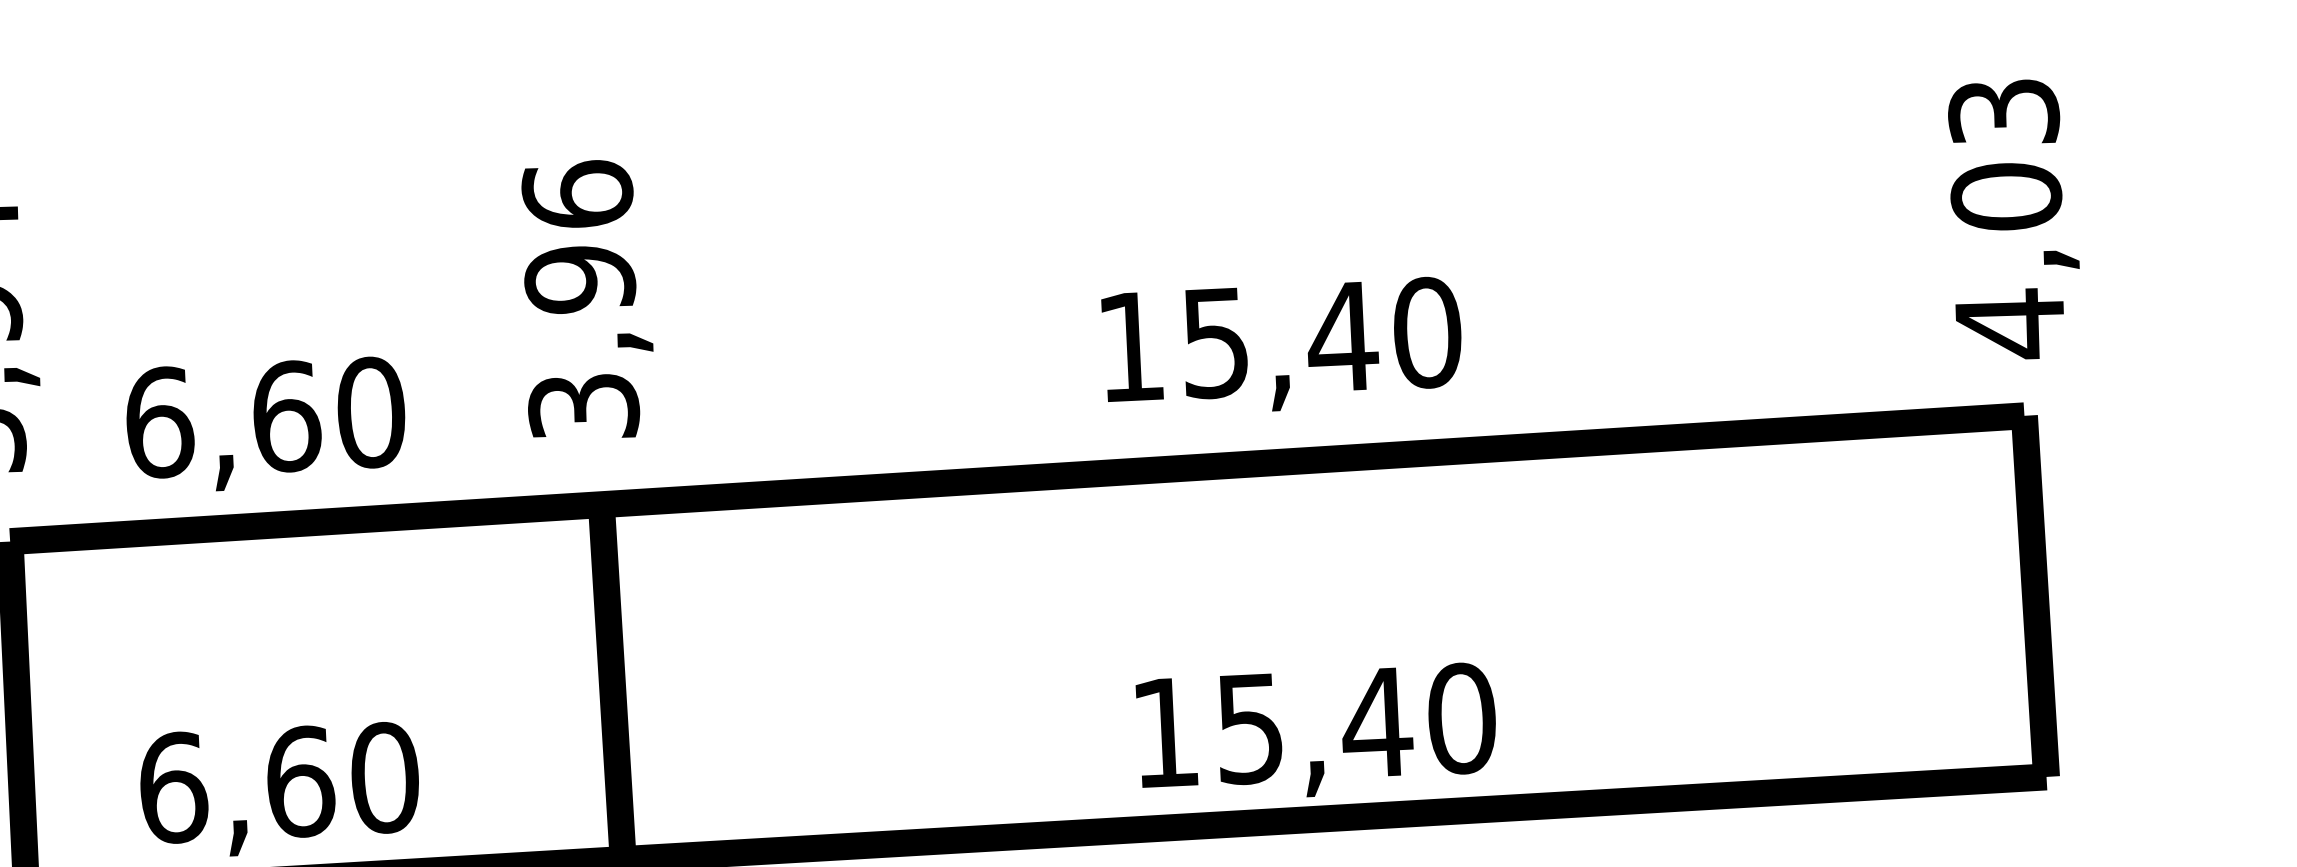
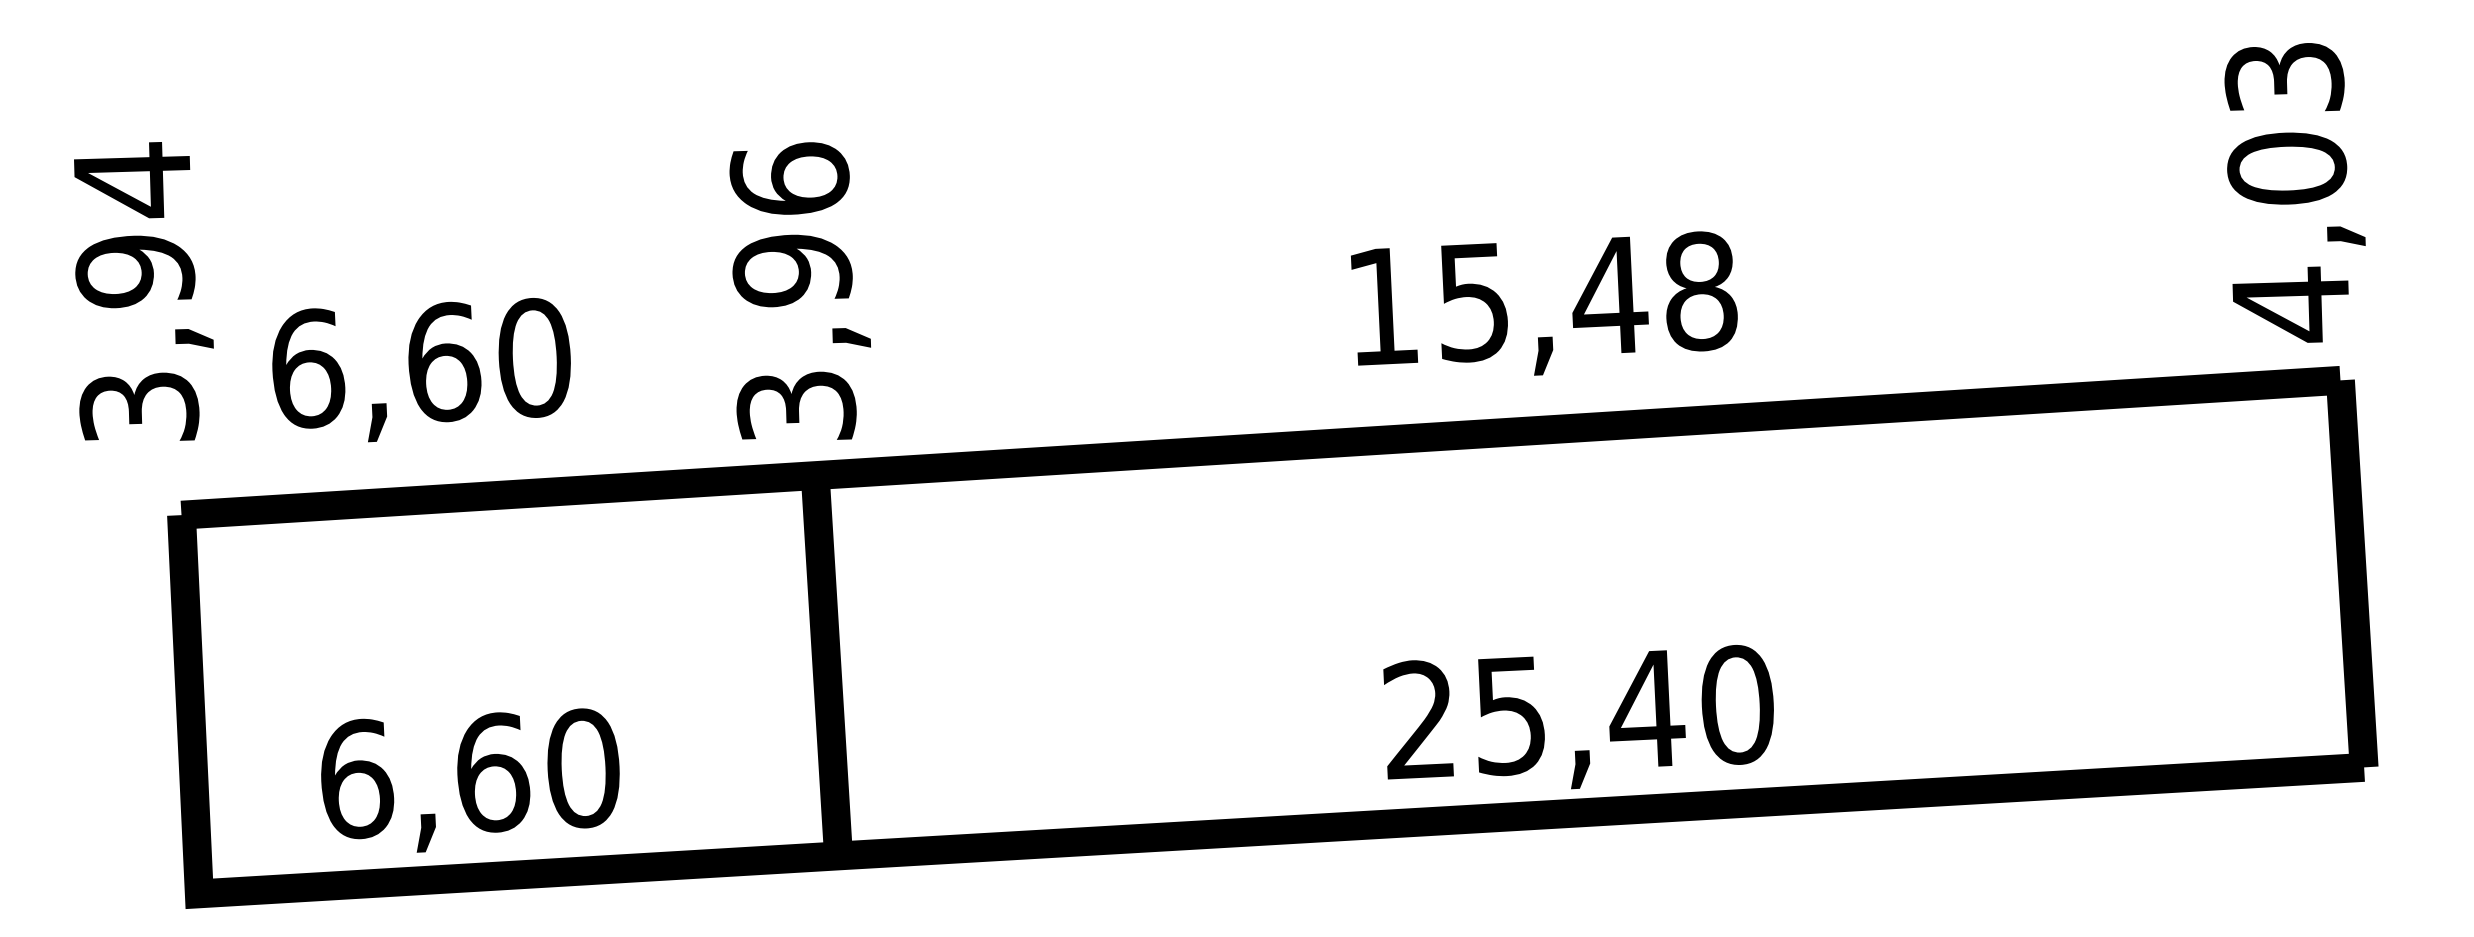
text: (2013, 219) -> (2294, 192), moved
text: (586, 298) -> (799, 290), moved
text: (1427, 332) -> (1700, 291), 15,40 -> 15,48
text: (265, 424) -> (421, 370), moved
text: (1164, 732) -> (1418, 719), 15,40 -> 25,40

